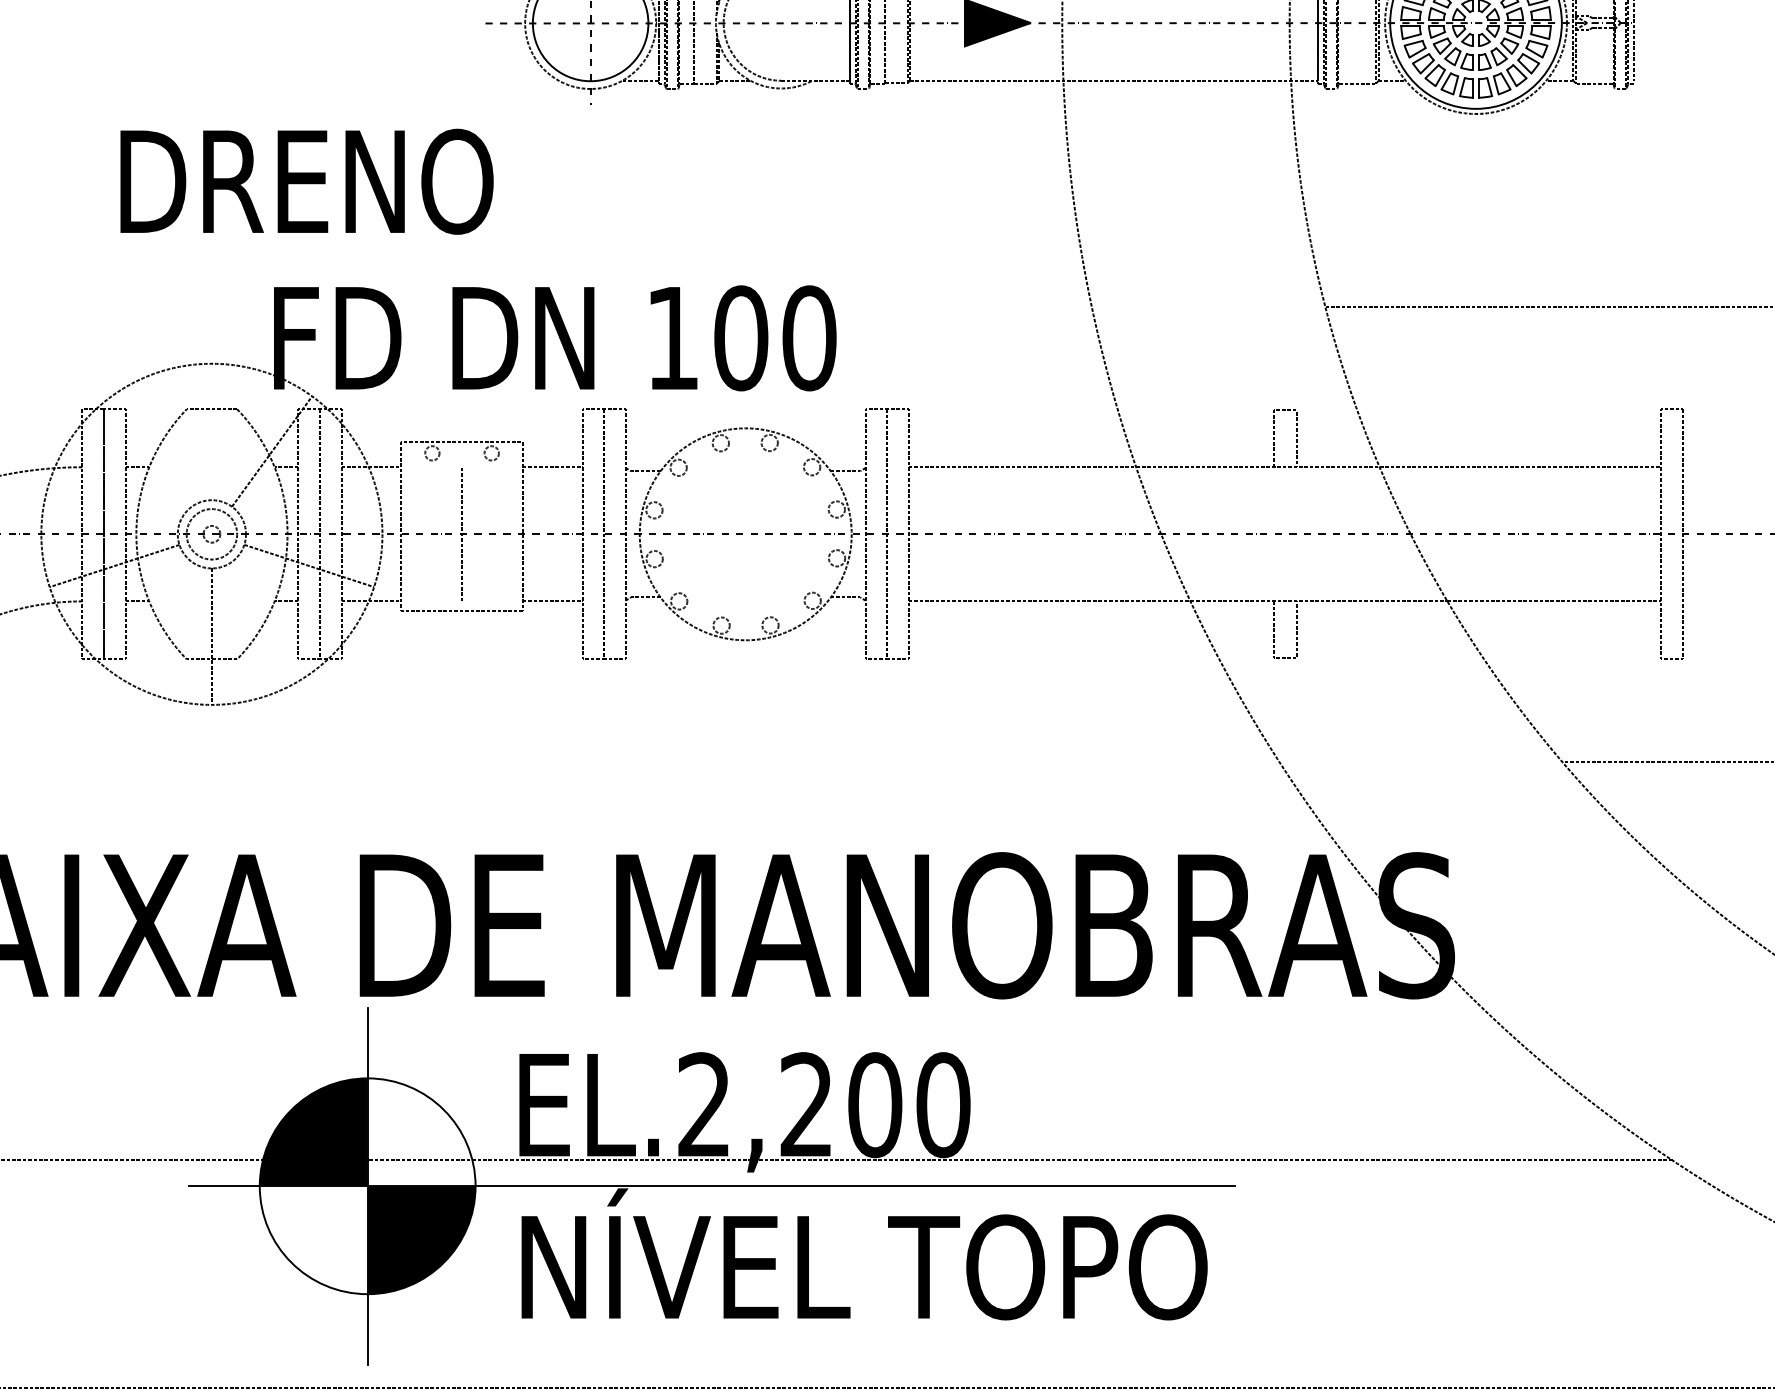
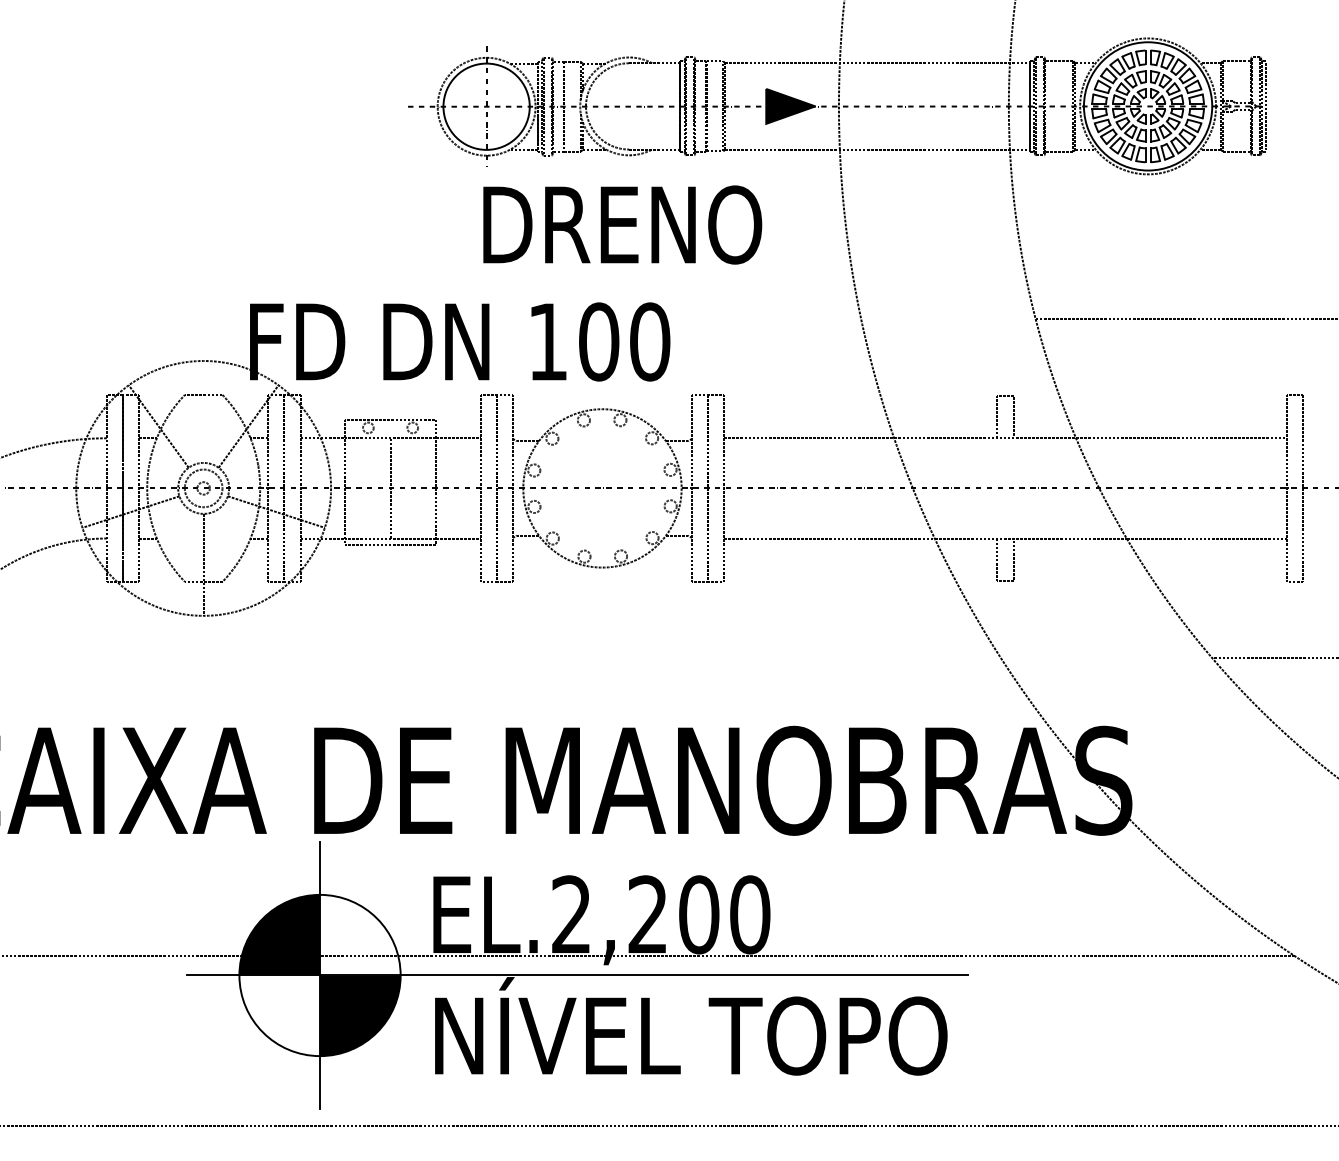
text: (306, 181) -> (622, 224), moved
line: (151, 451) -> (158, 426), added
line: (461, 467) -> (390, 438), added
line: (461, 601) -> (390, 538), added

